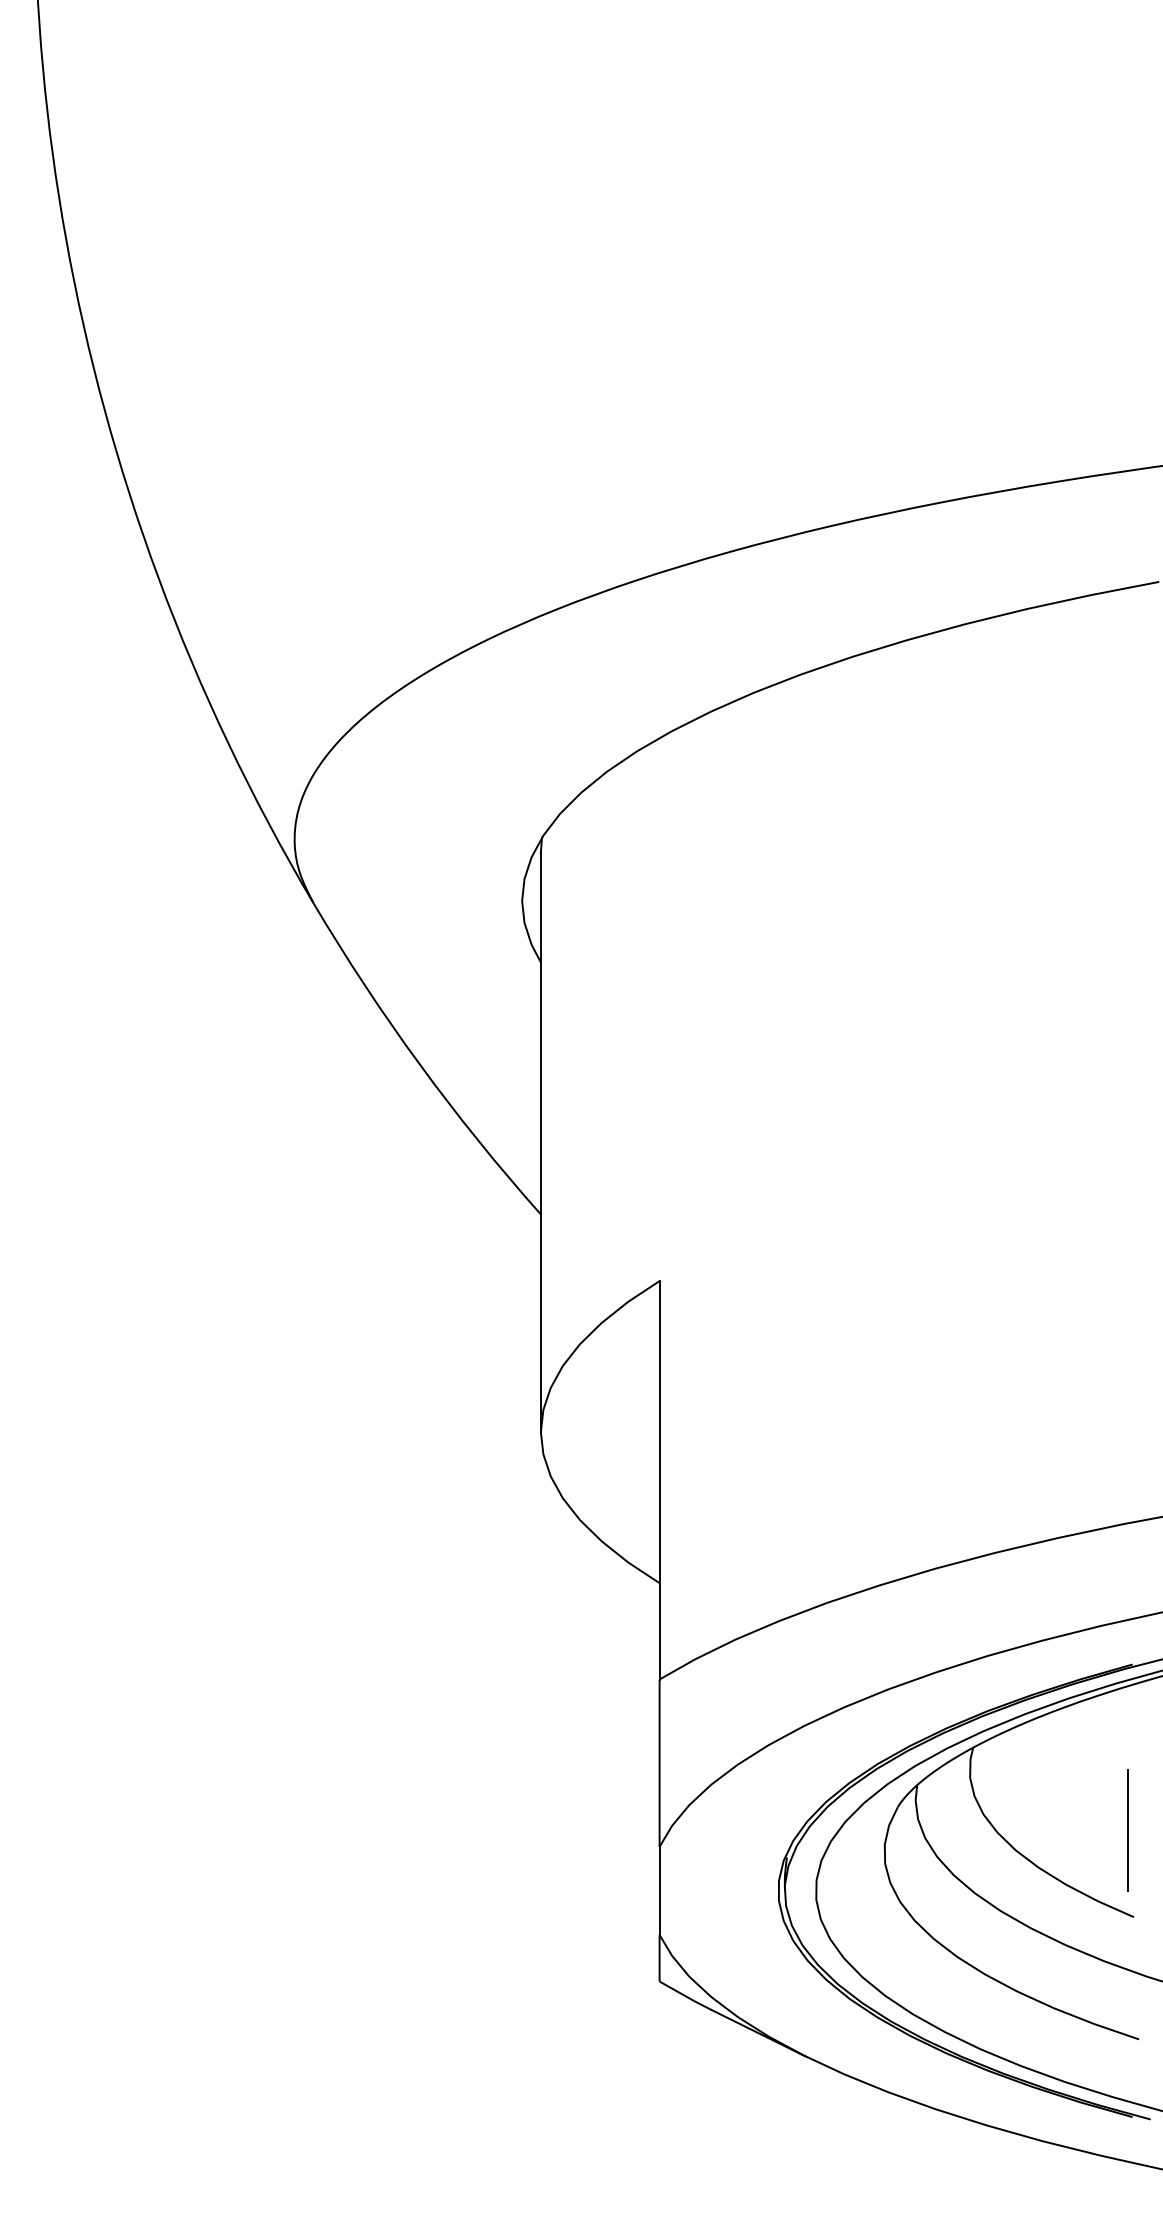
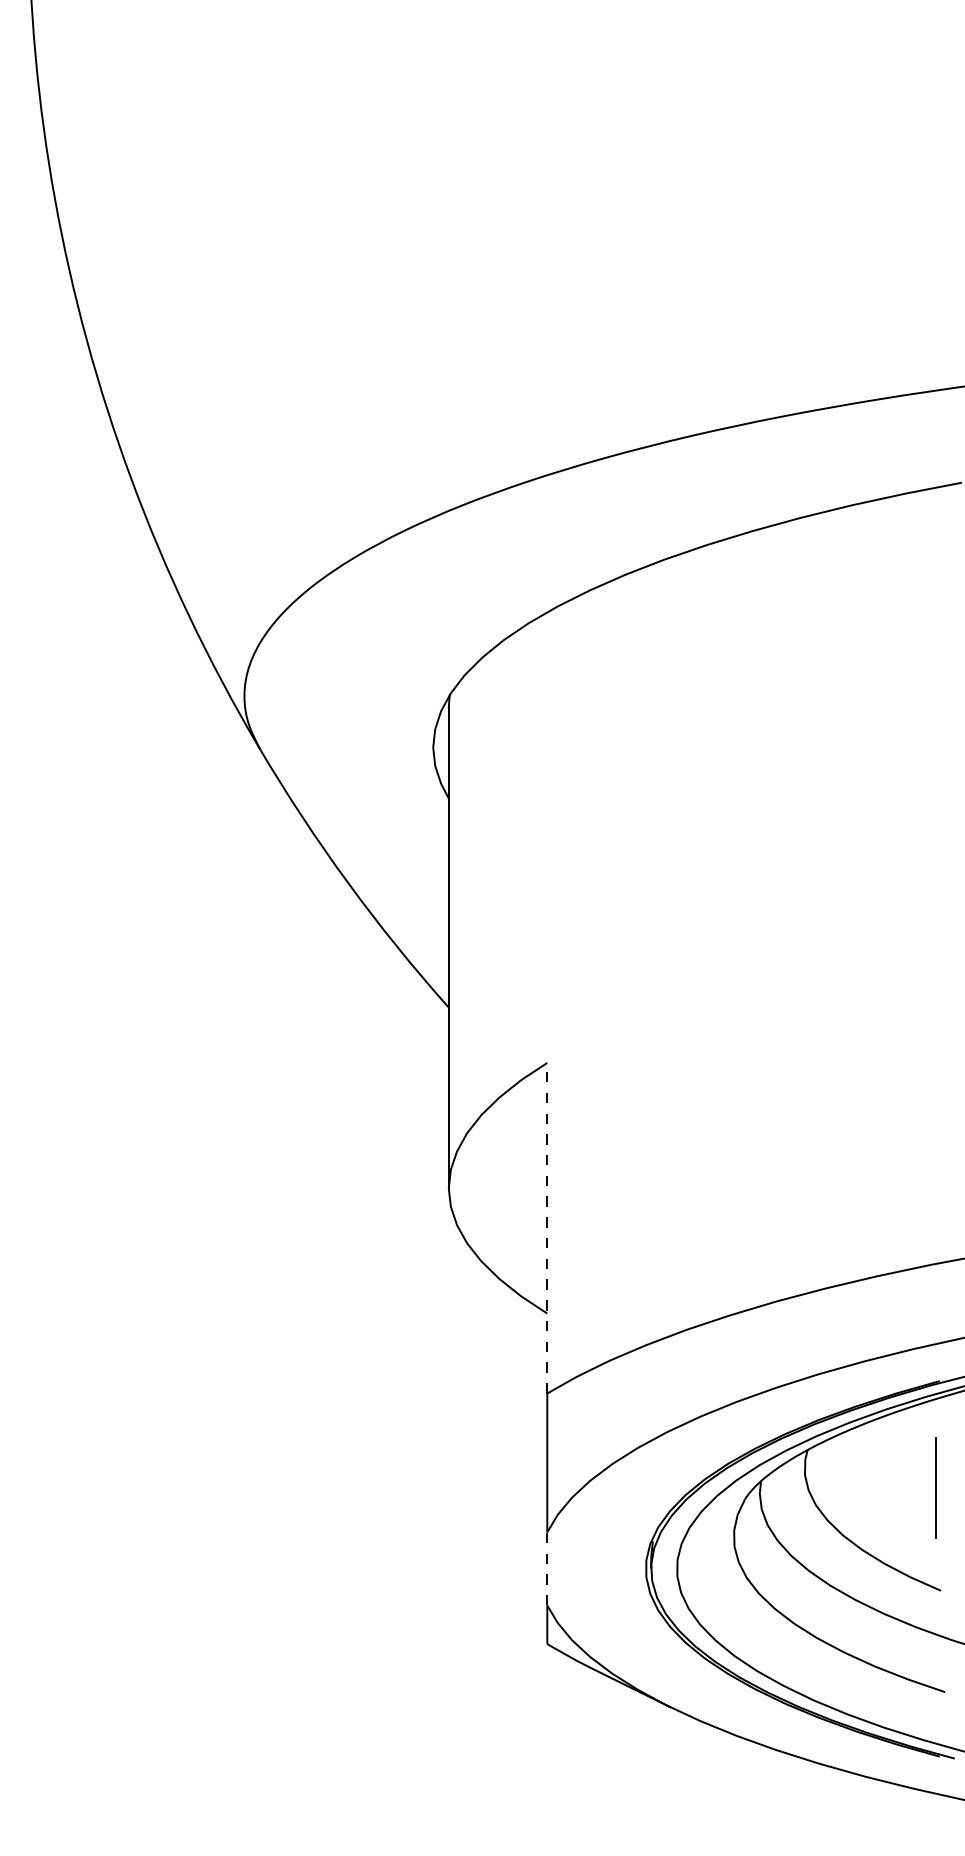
line: (659, 1479) -> (547, 1227), solid -> dashed
line: (1127, 1830) -> (935, 1487), moved
line: (659, 1890) -> (547, 1568), solid -> dashed

